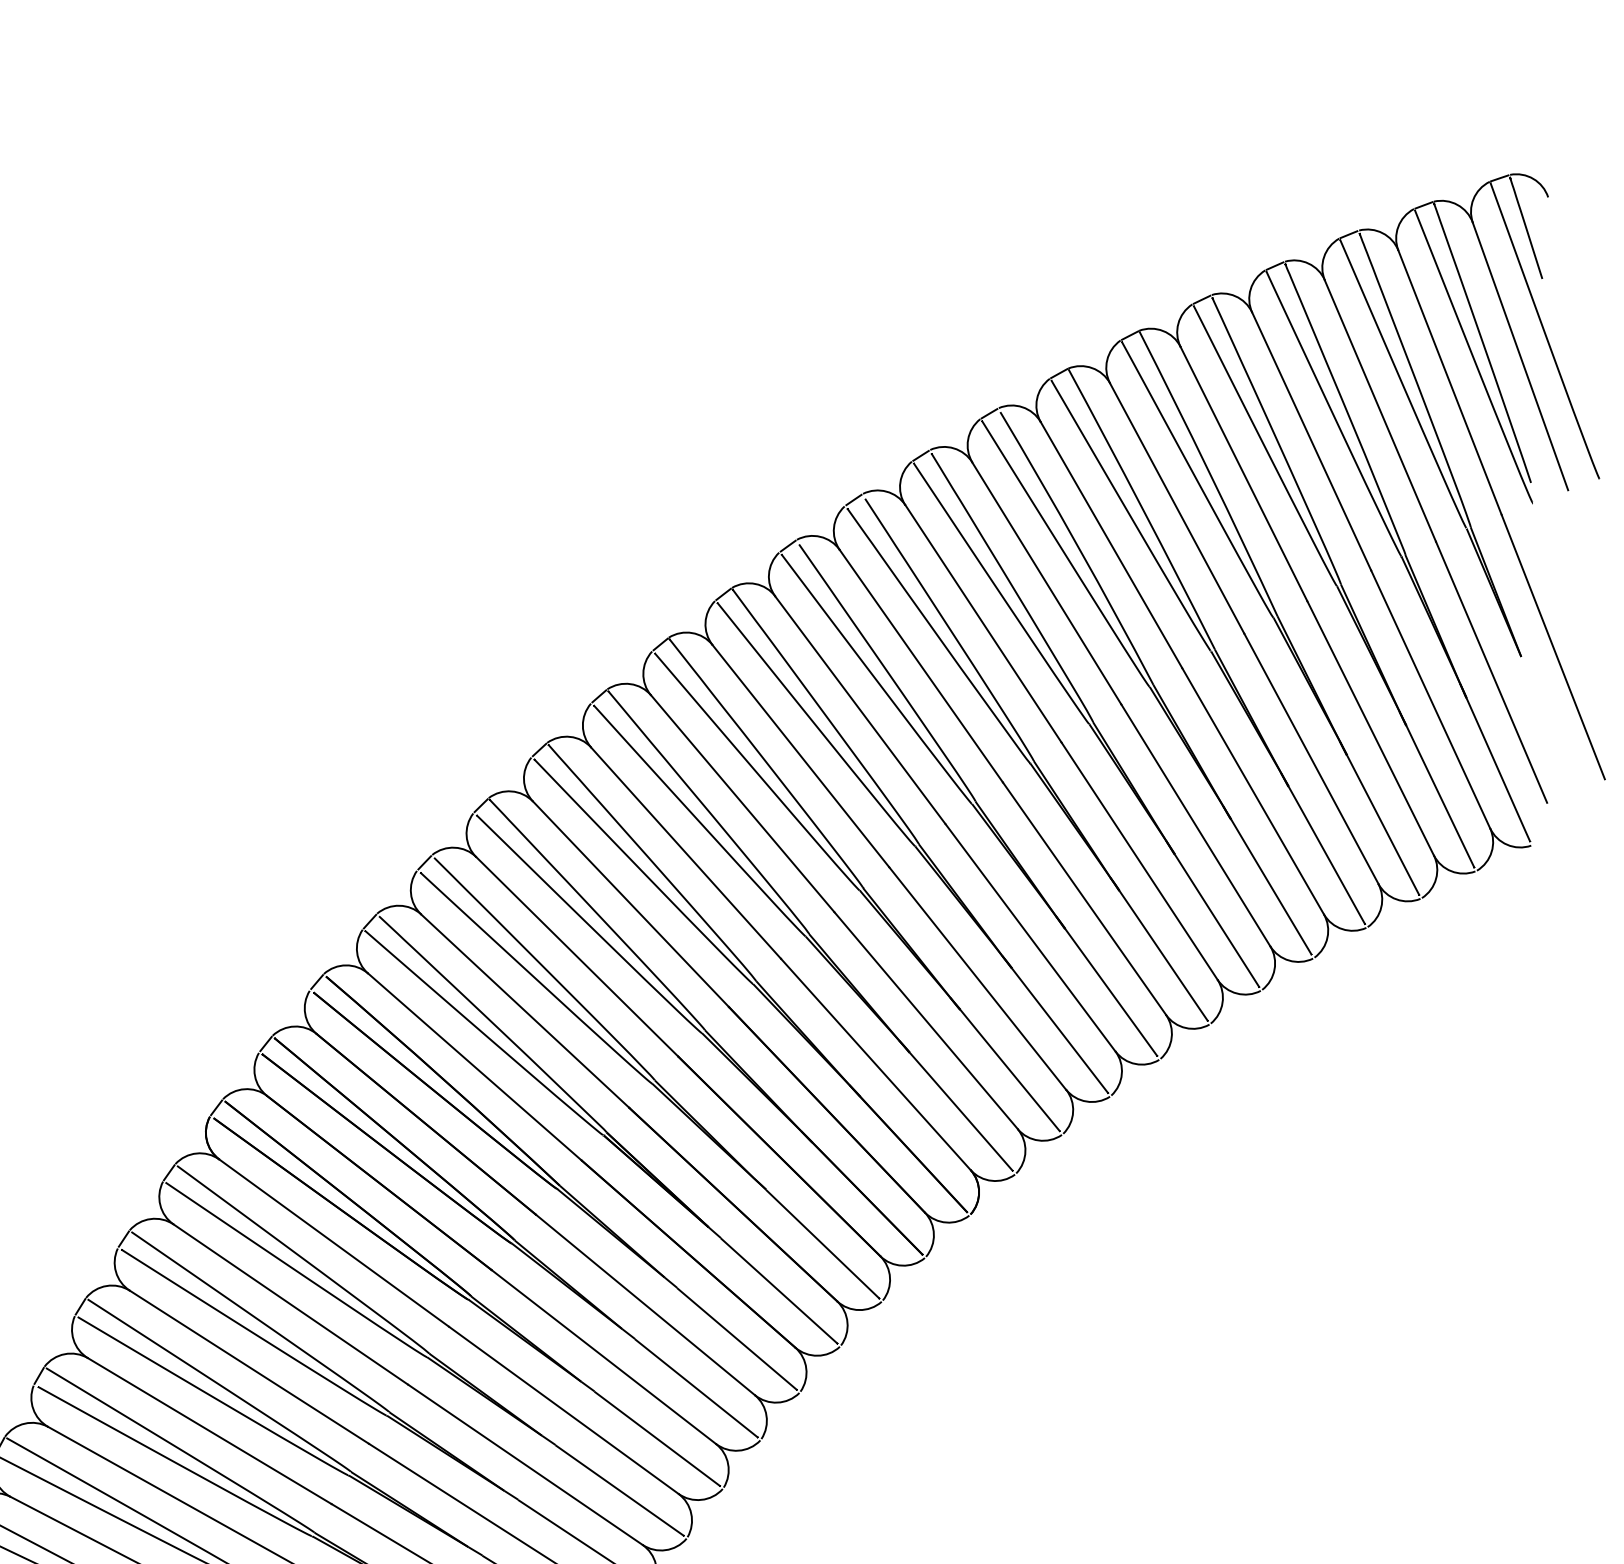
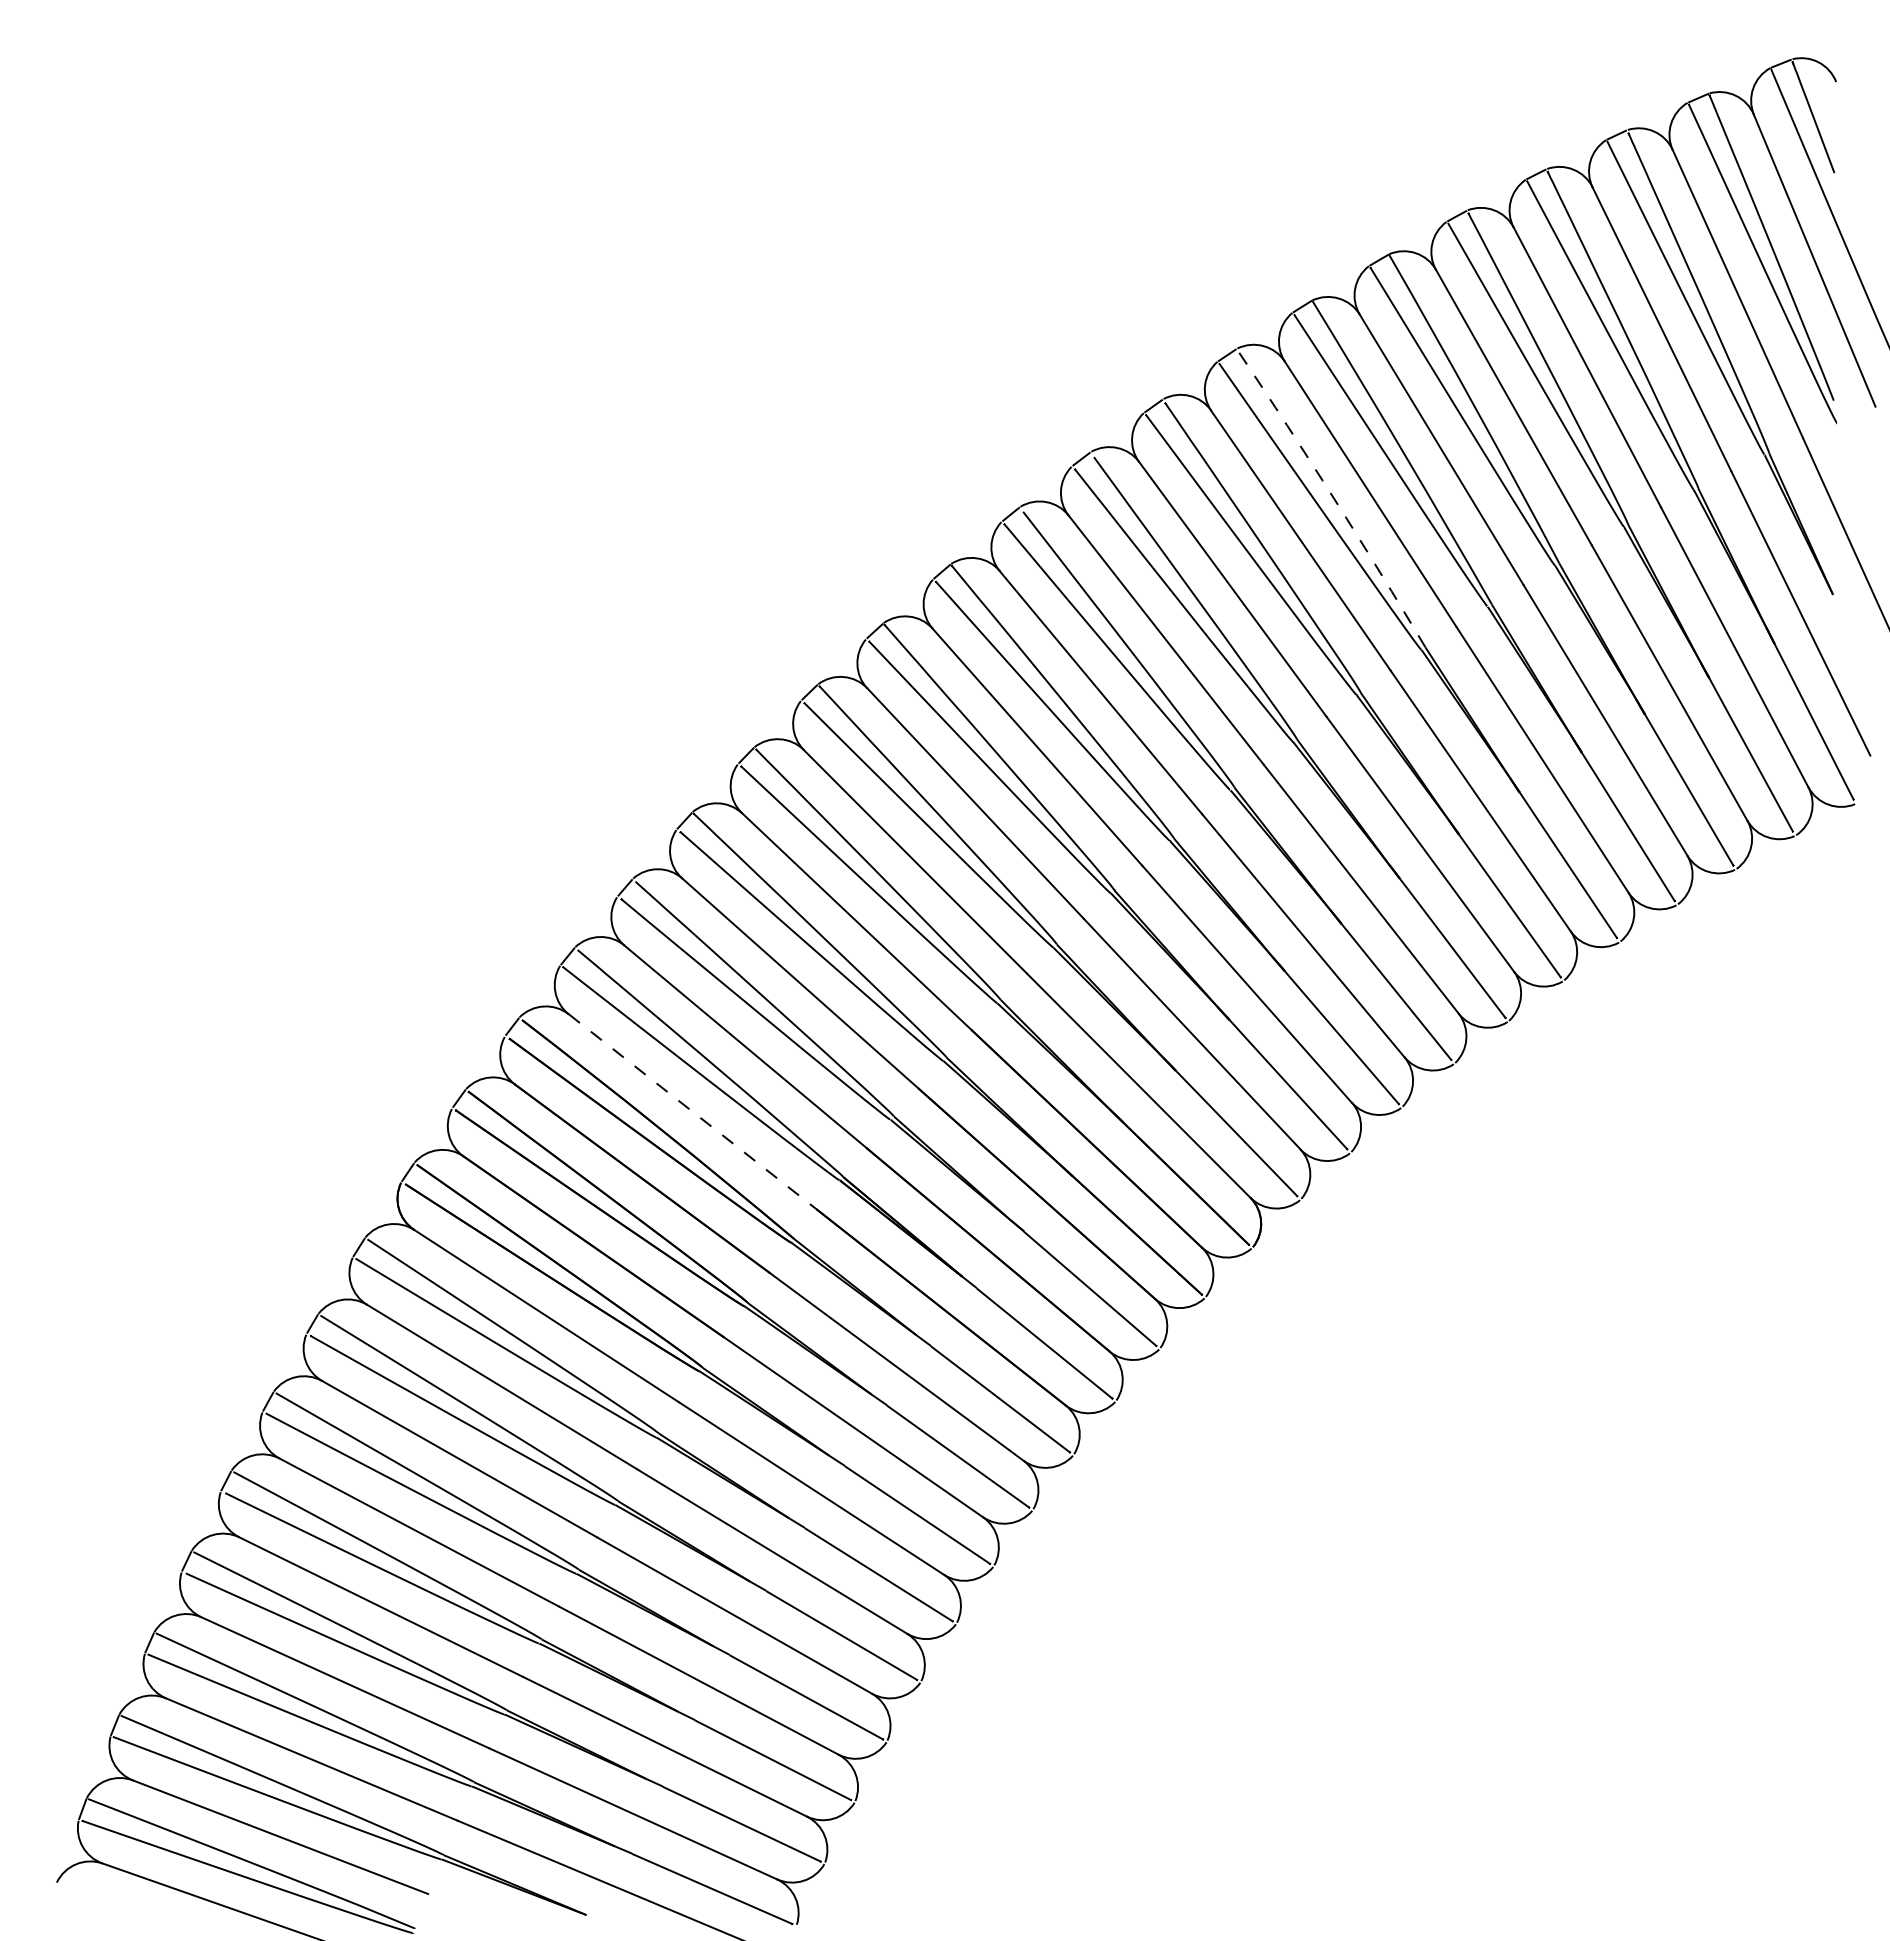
arc: (1078, 547) -> (1334, 498), solid -> dashed
line: (475, 1067) -> (693, 1112), solid -> dashed

